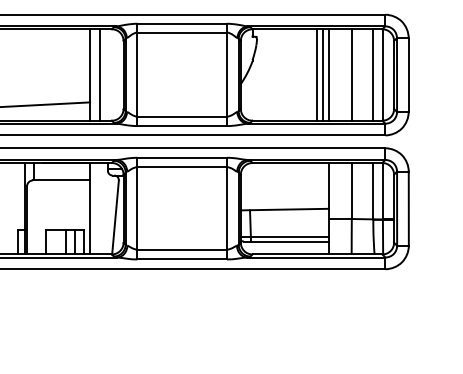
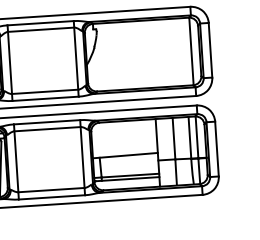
line: (317, 74) -> (143, 54), removed
line: (322, 74) -> (146, 53), removed
line: (328, 74) -> (151, 53), removed
line: (351, 74) -> (168, 52), removed
line: (373, 74) -> (184, 51), removed

